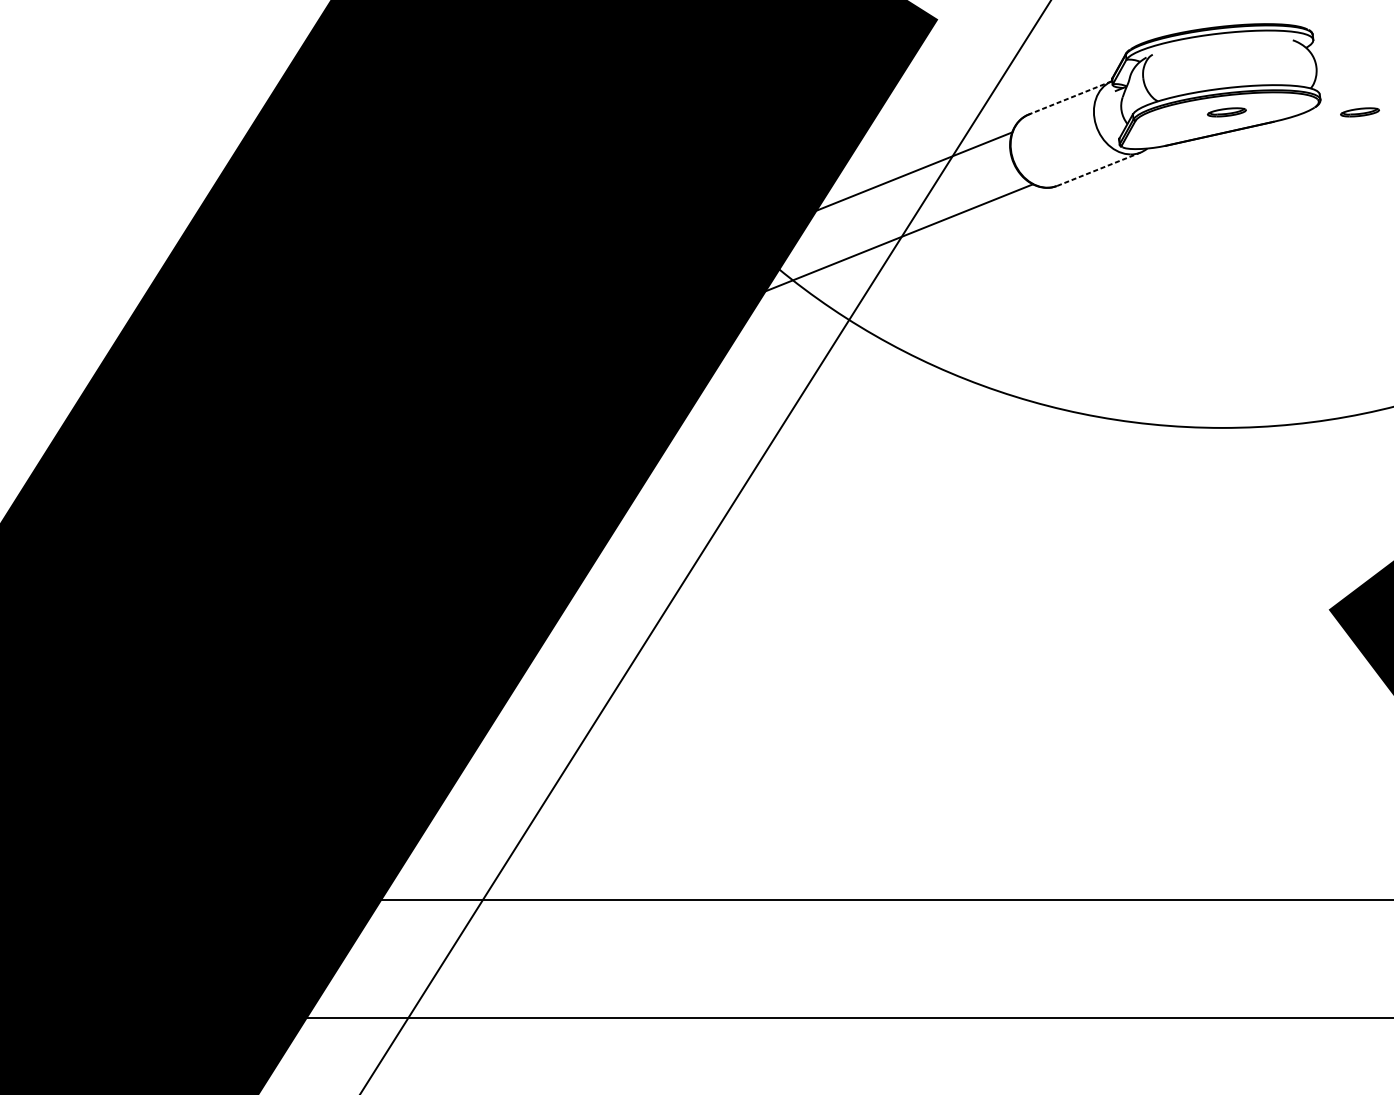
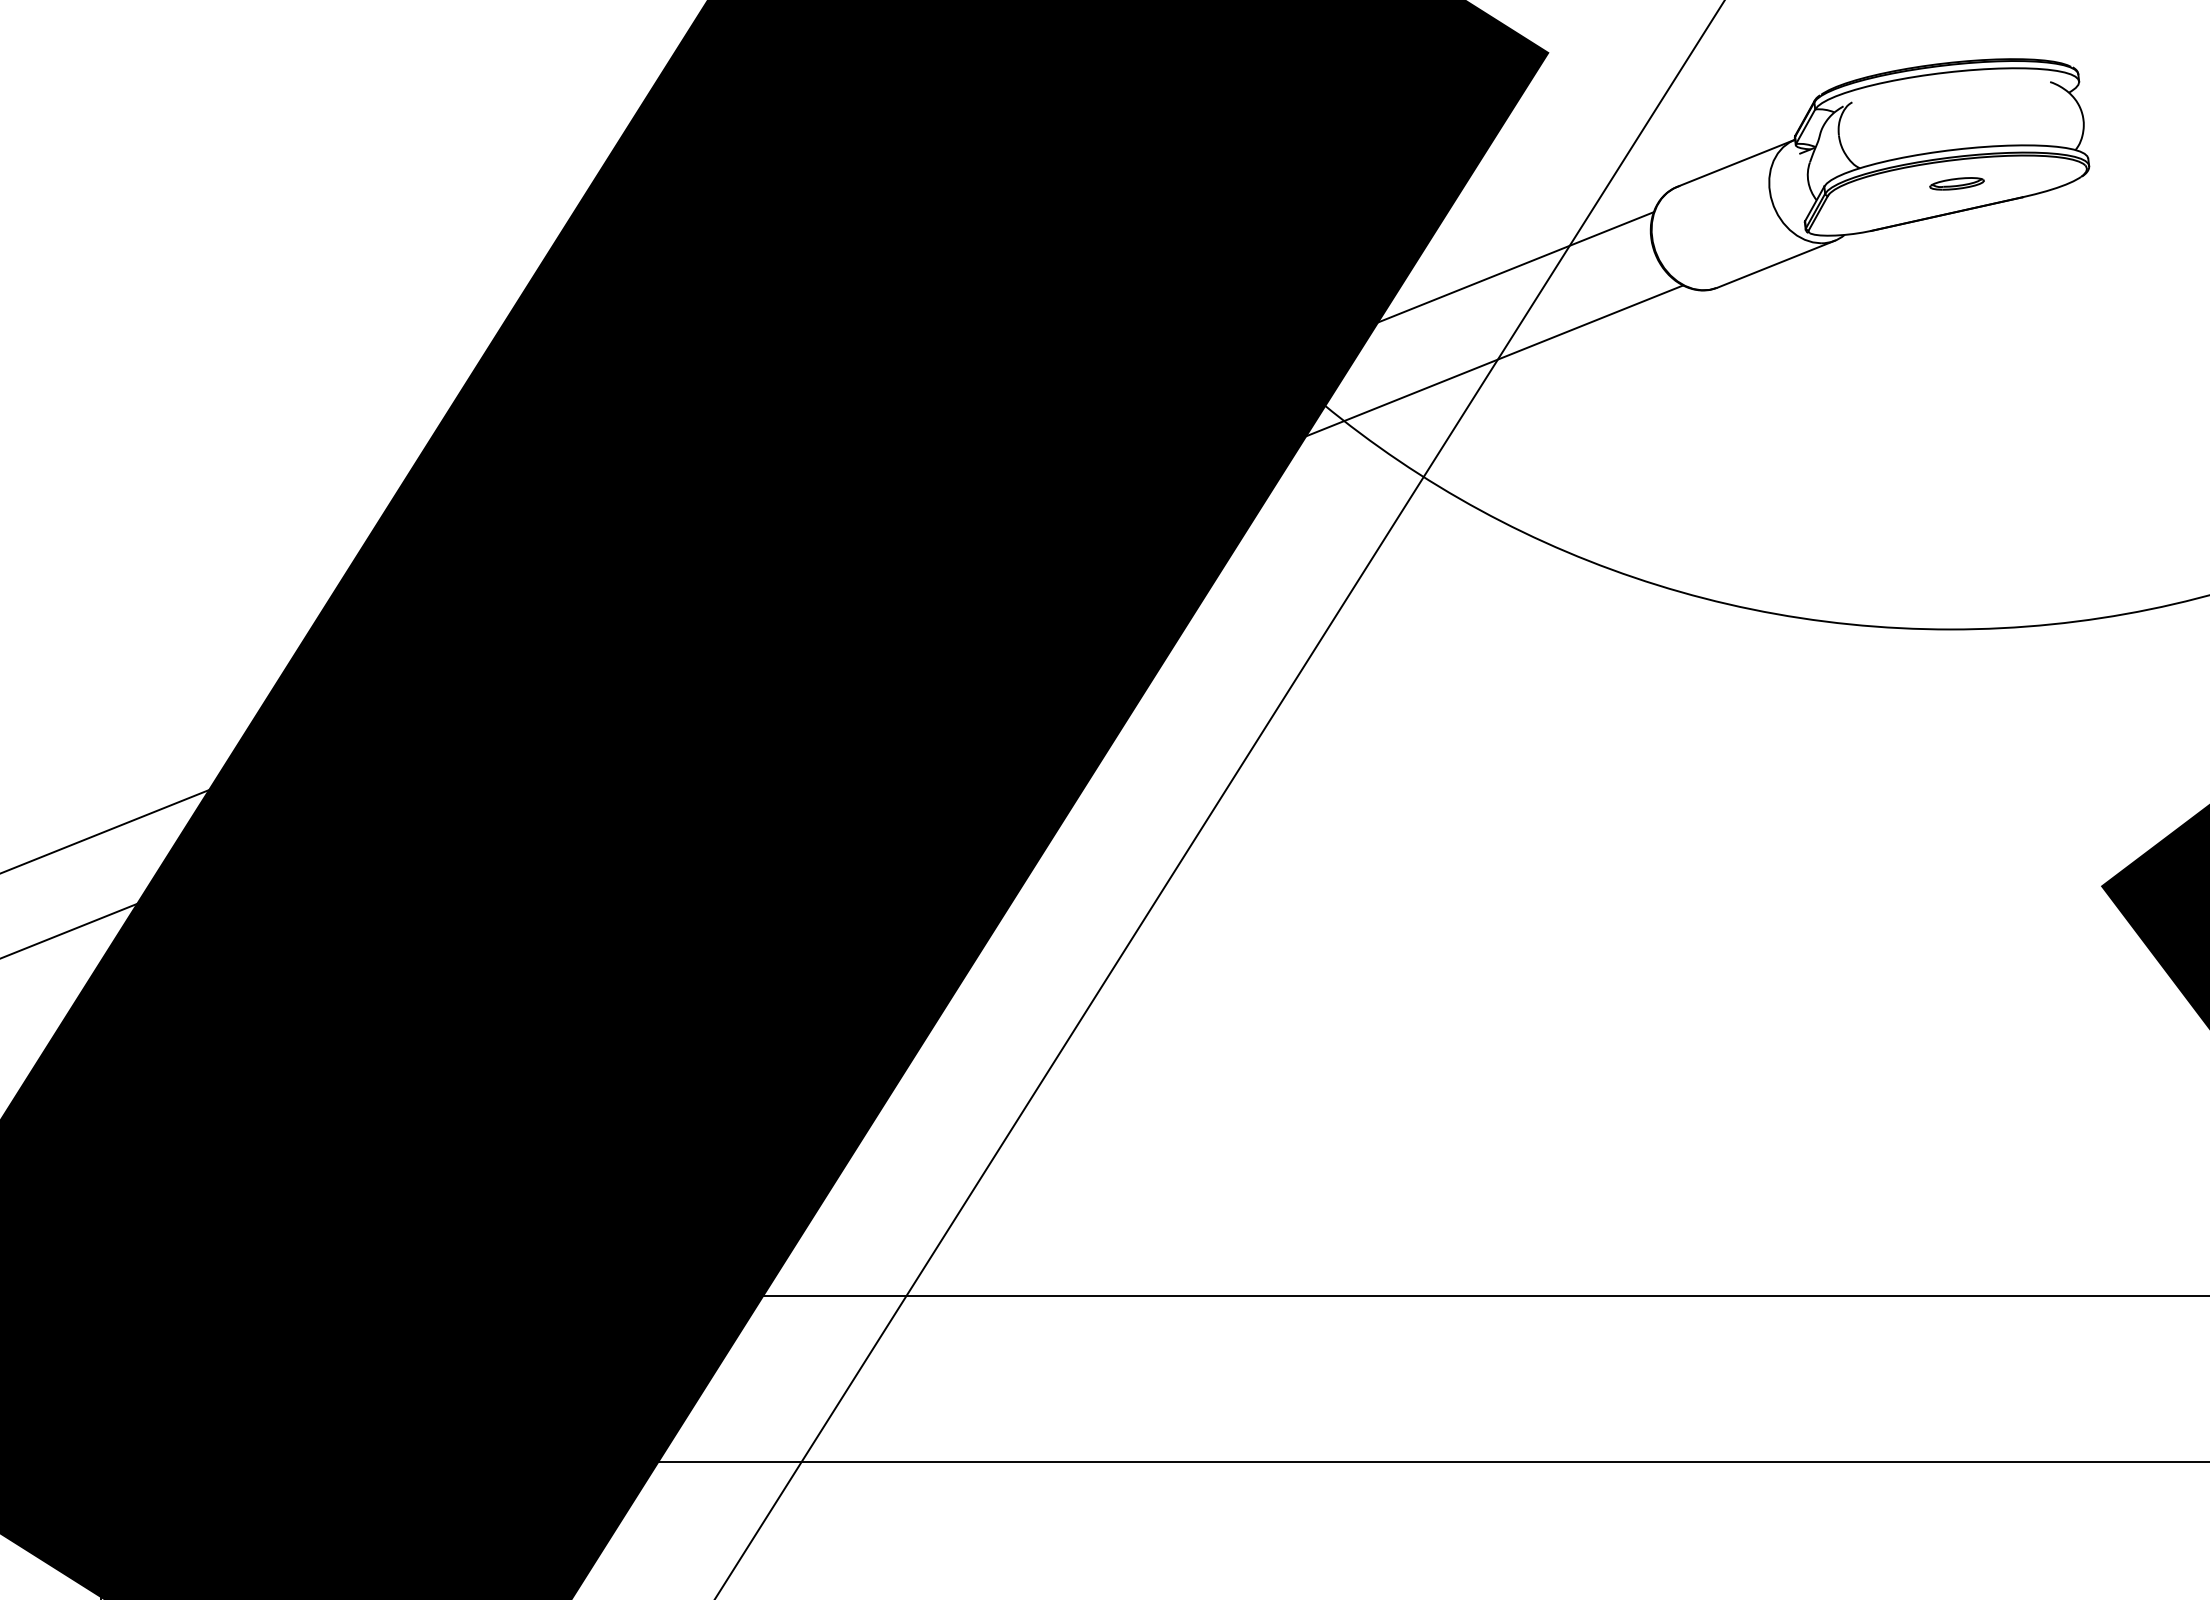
line: (1070, 97) -> (1735, 163), dashed -> solid
part: (1359, 112) -> (2144, 183), removed
line: (1099, 169) -> (1776, 264), dashed -> solid

